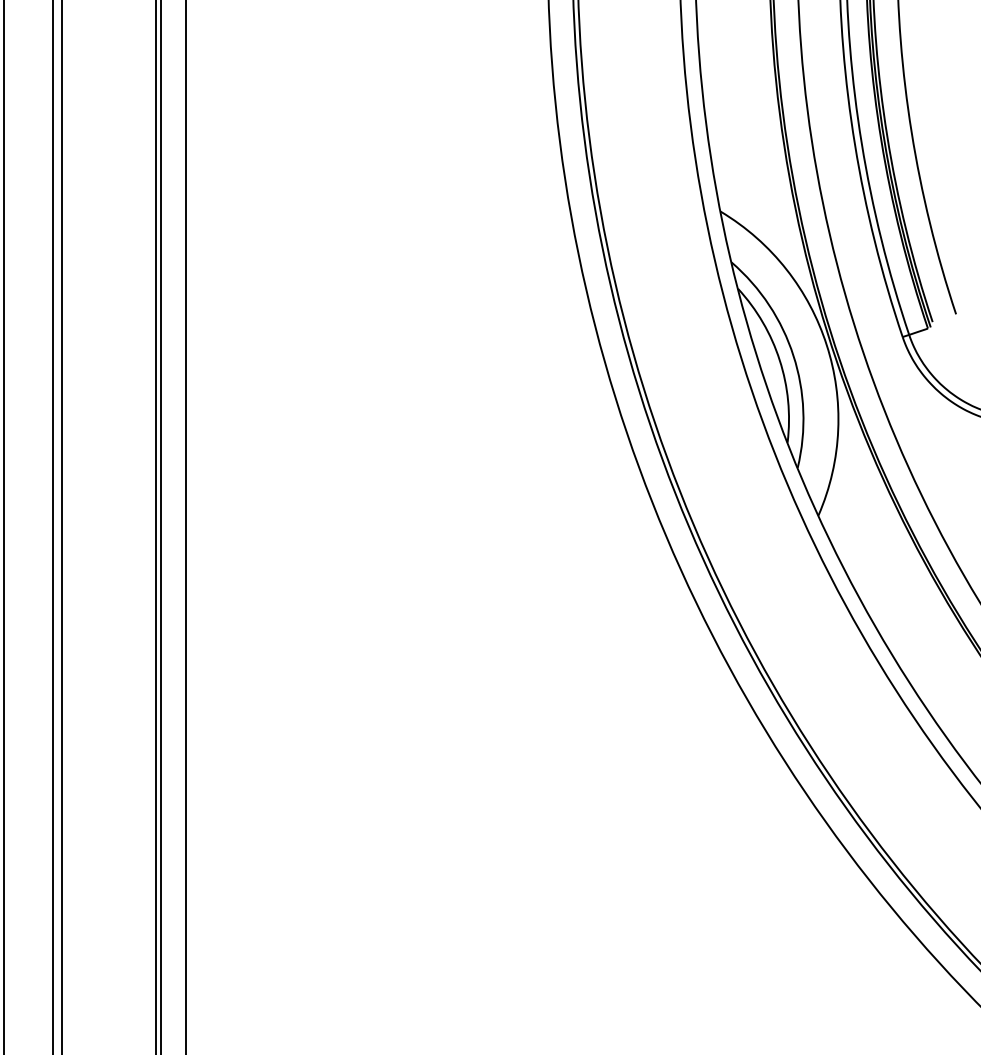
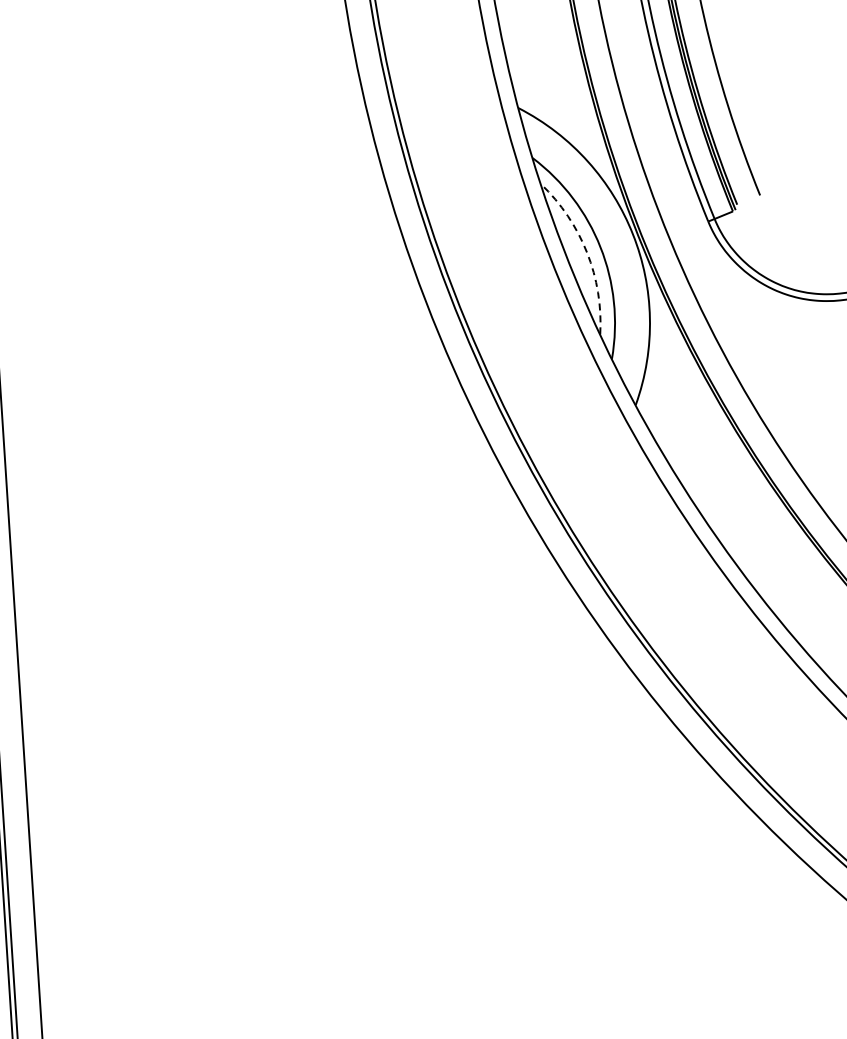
arc: (779, 360) -> (586, 252), solid -> dashed

